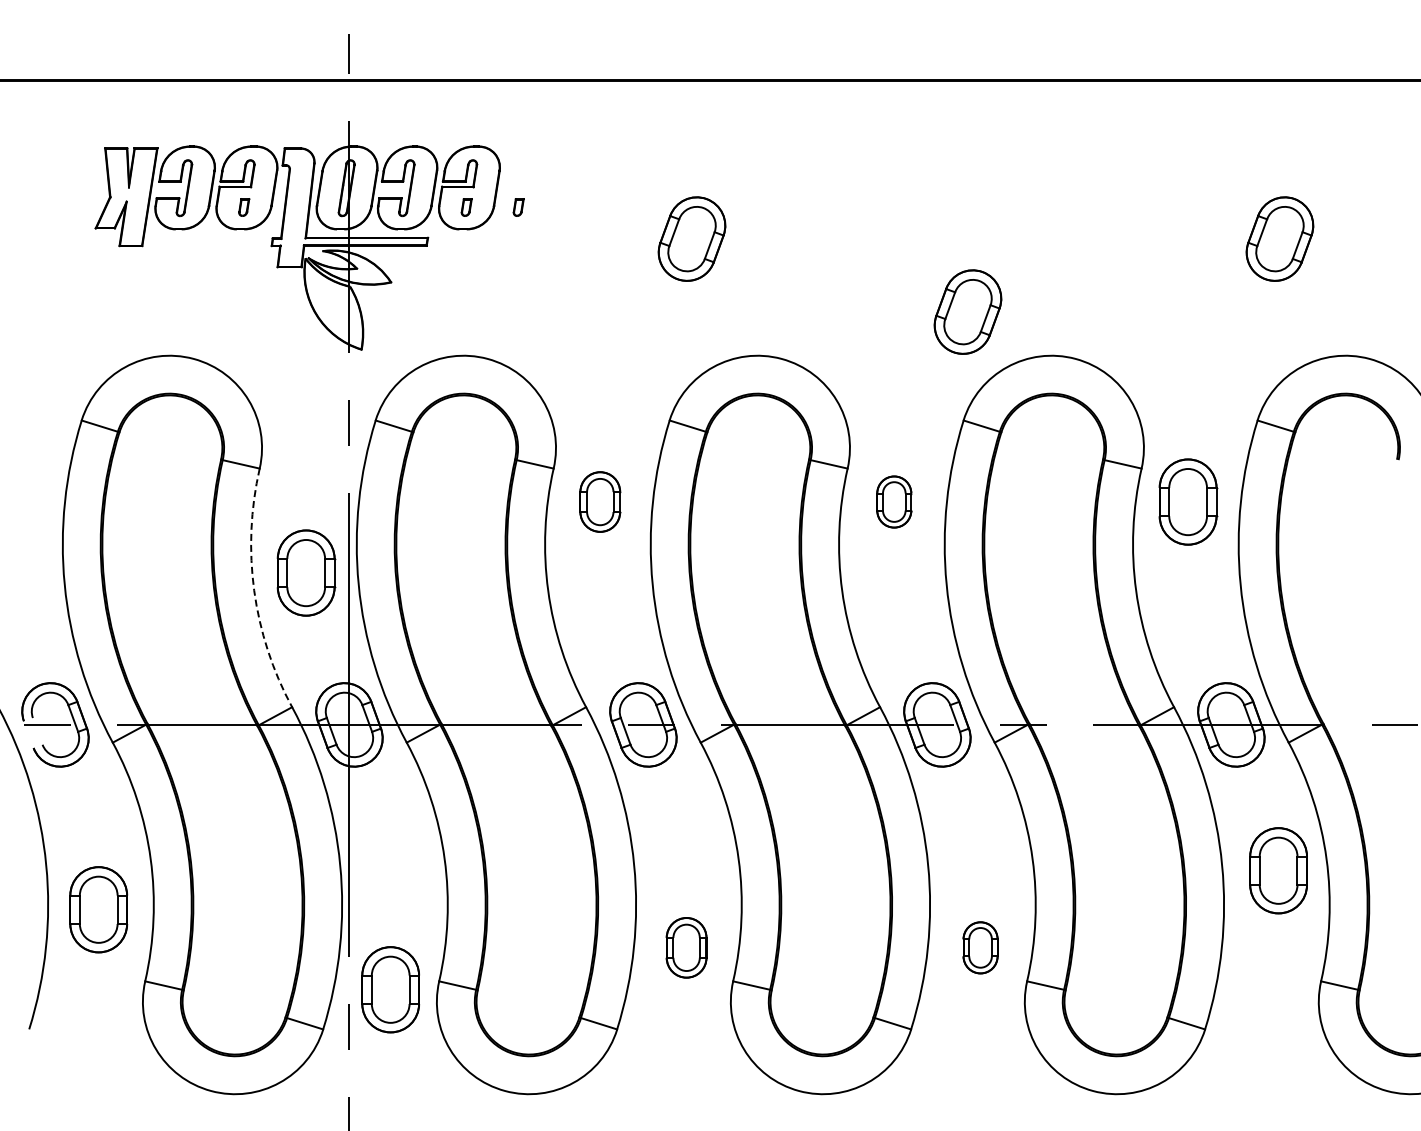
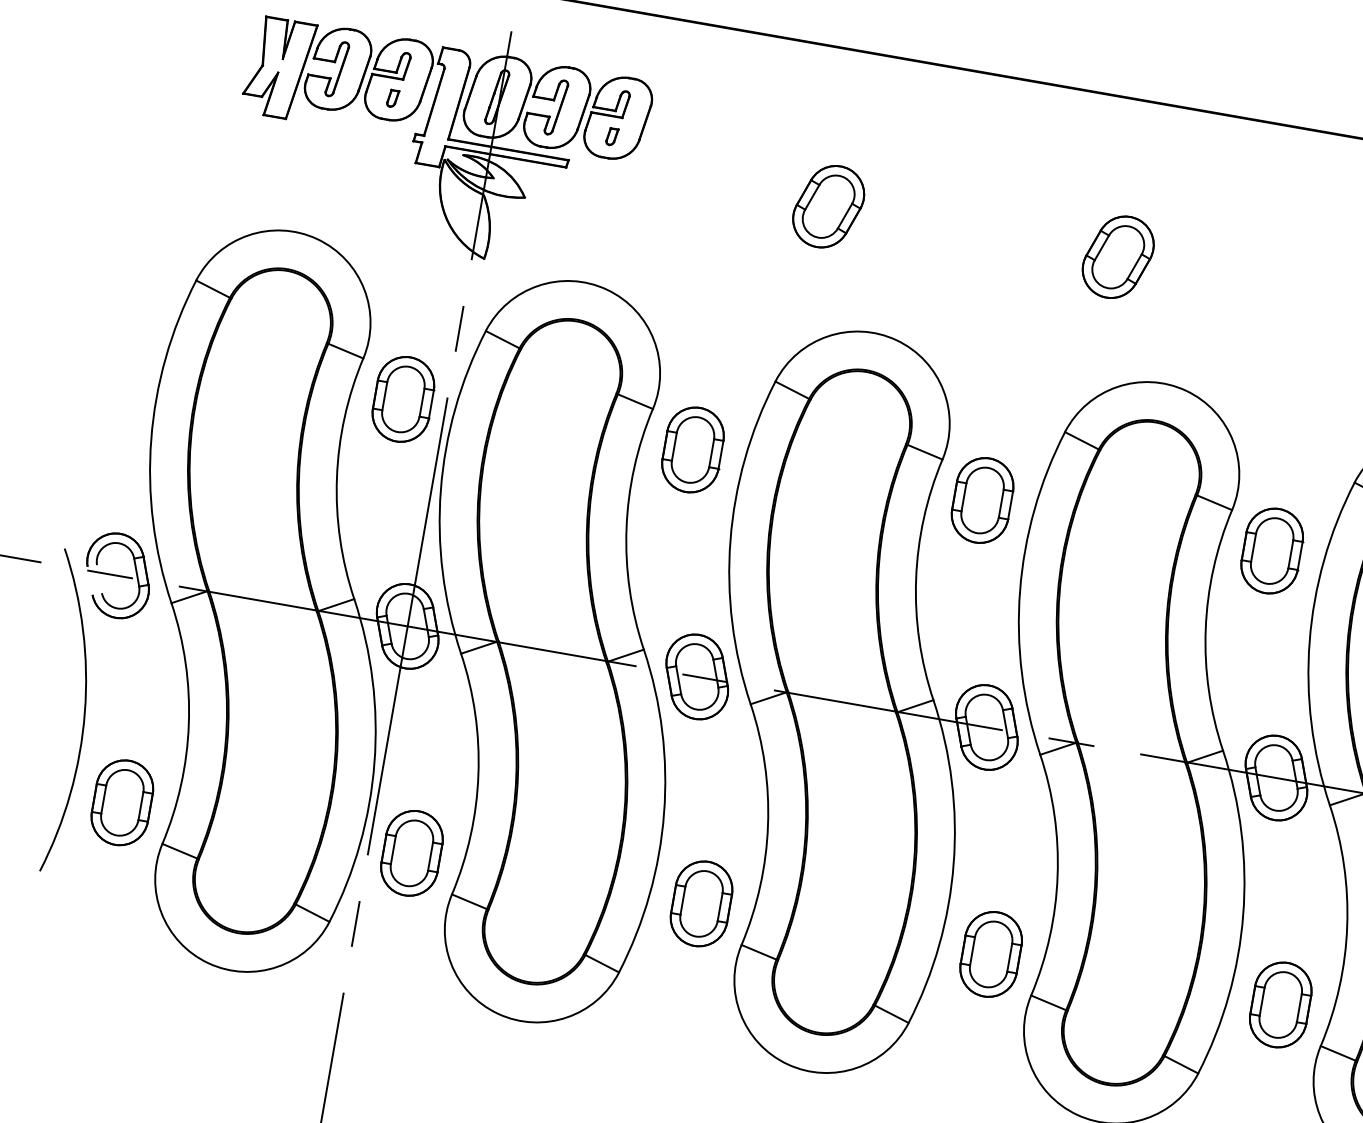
part: (518, 207) -> (663, 145), removed
part: (967, 311) -> (1117, 256), moved
part: (600, 501) -> (693, 449), size x1.43
part: (894, 501) -> (983, 500), size x1.67
part: (306, 572) -> (403, 398), moved
arc: (254, 590) -> (337, 477), dashed -> solid
part: (1278, 870) -> (1280, 1004), moved
part: (98, 909) -> (122, 802), moved
part: (686, 947) -> (701, 903), size x1.43
part: (980, 947) -> (991, 954), size x1.67
part: (390, 989) -> (411, 853), moved

